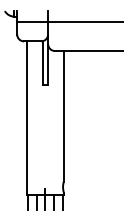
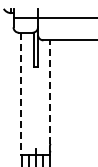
line: (63, 116) -> (50, 92), solid -> dashed
line: (27, 118) -> (21, 93), solid -> dashed

